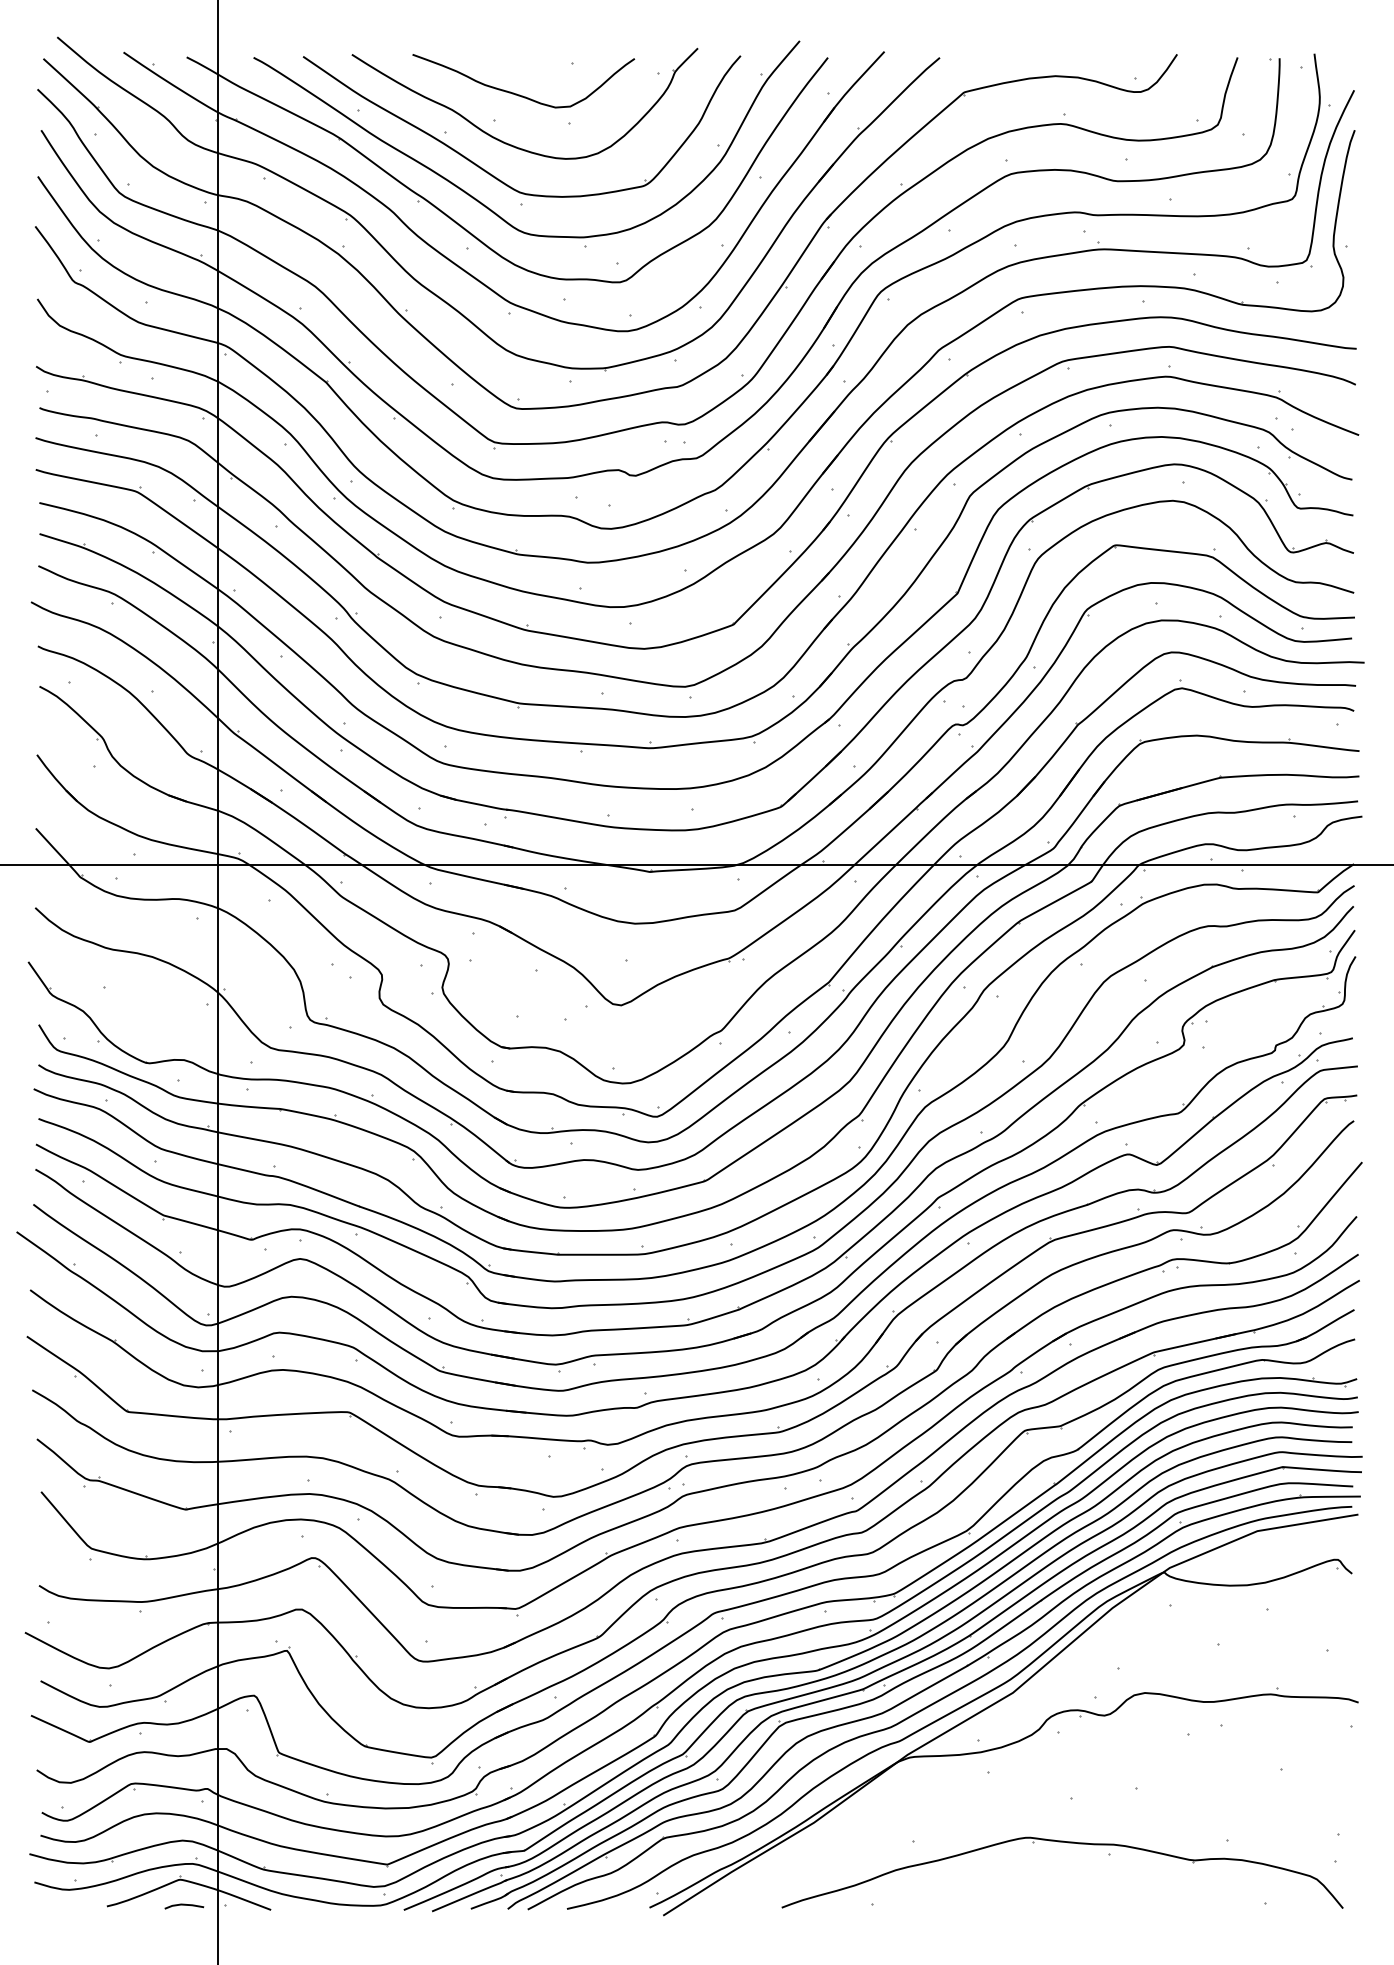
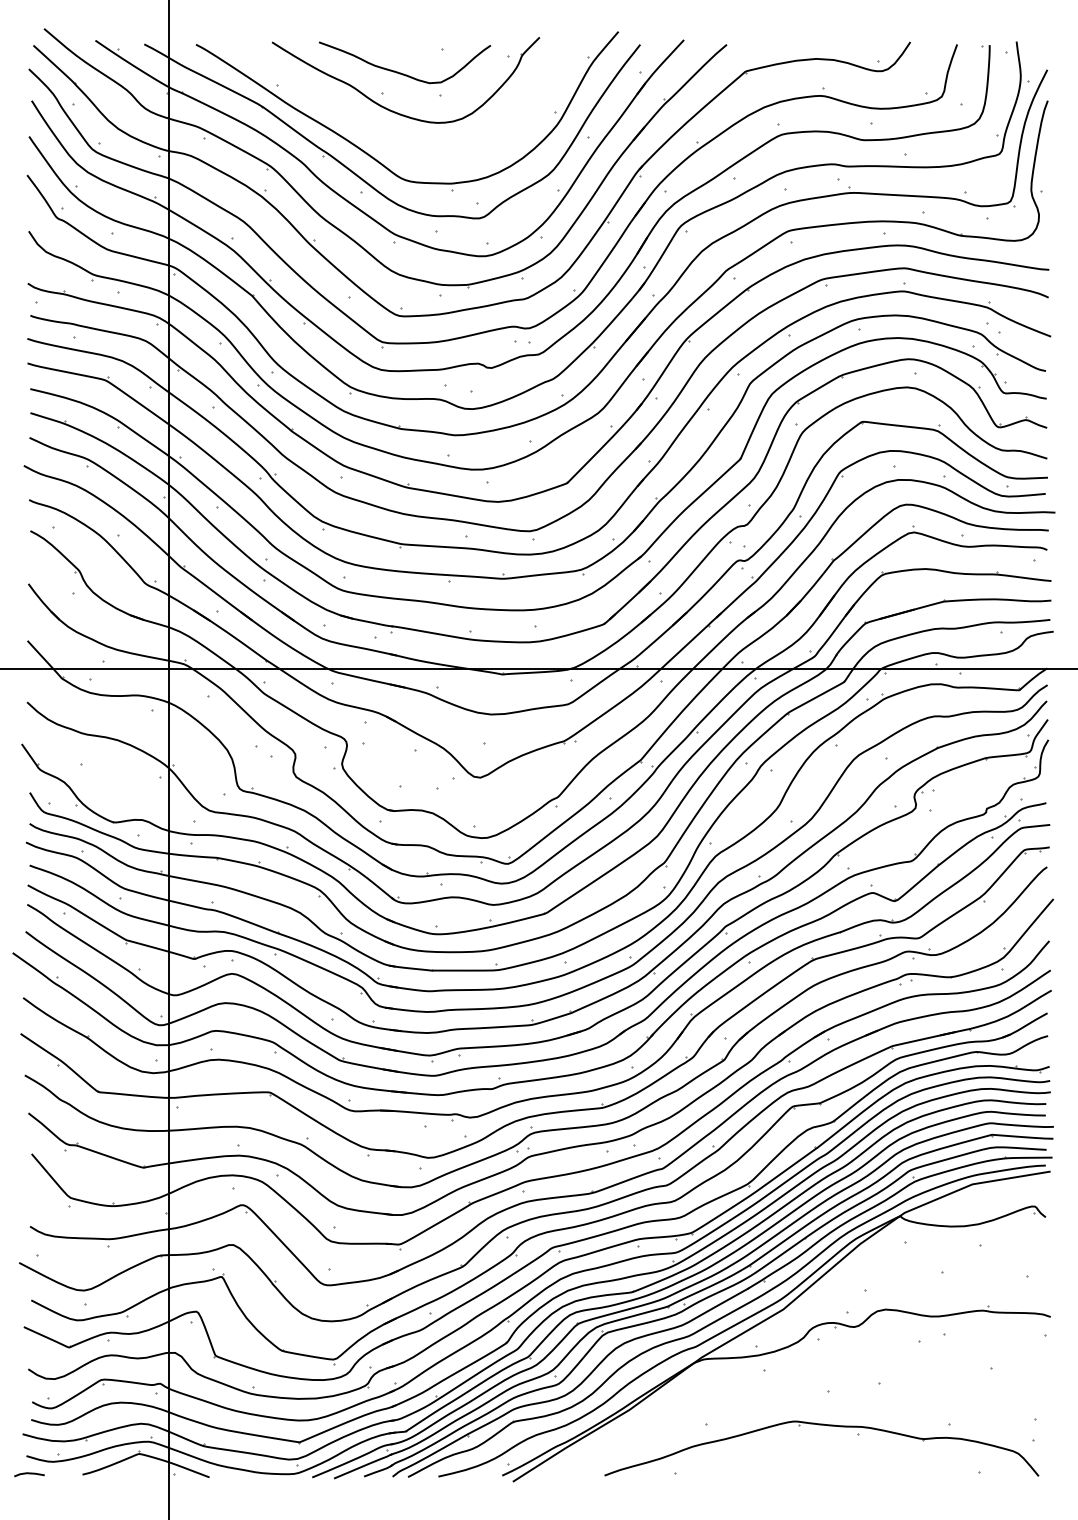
part: (492, 173) -> (380, 134), removed
line: (184, 1906) -> (29, 1474), moved

